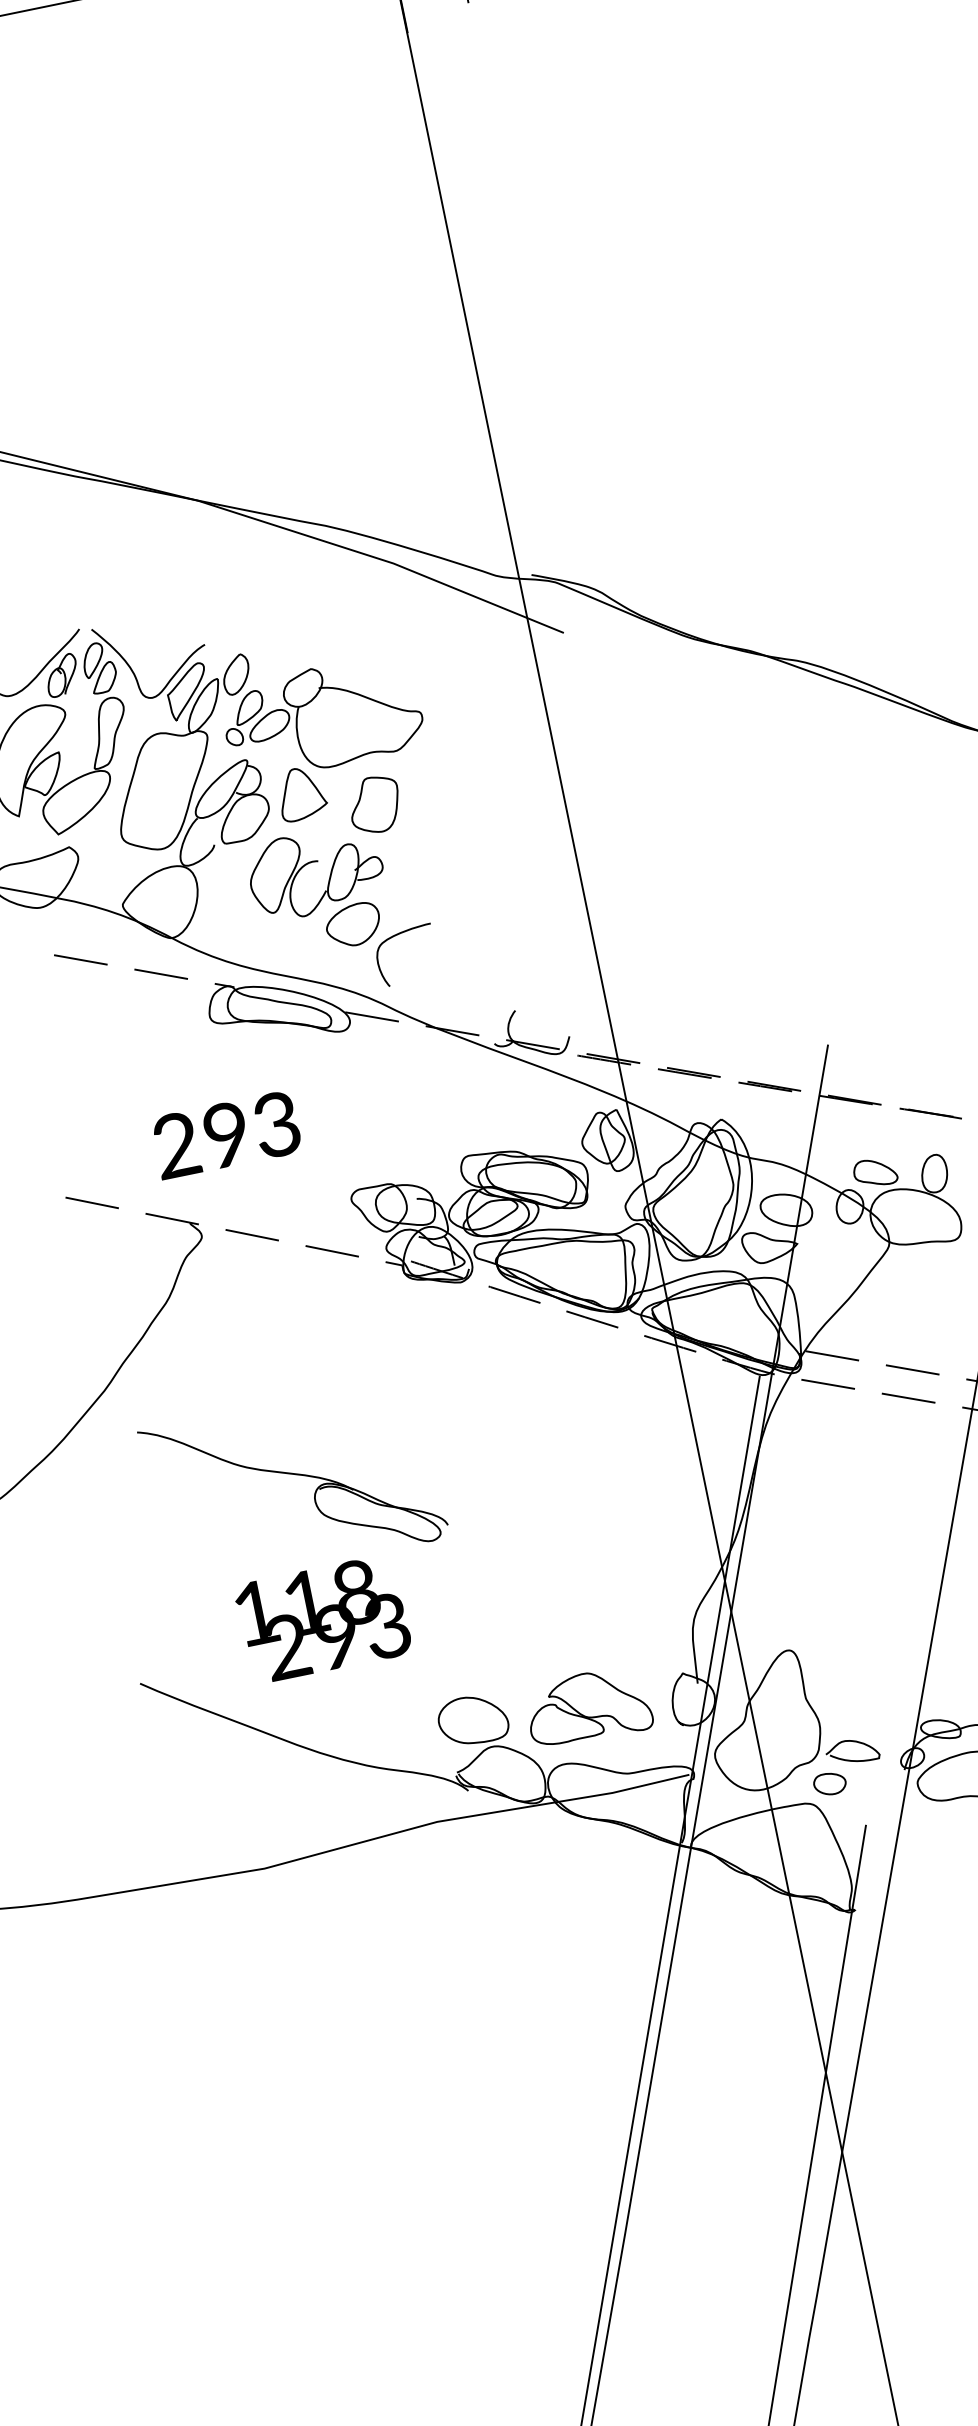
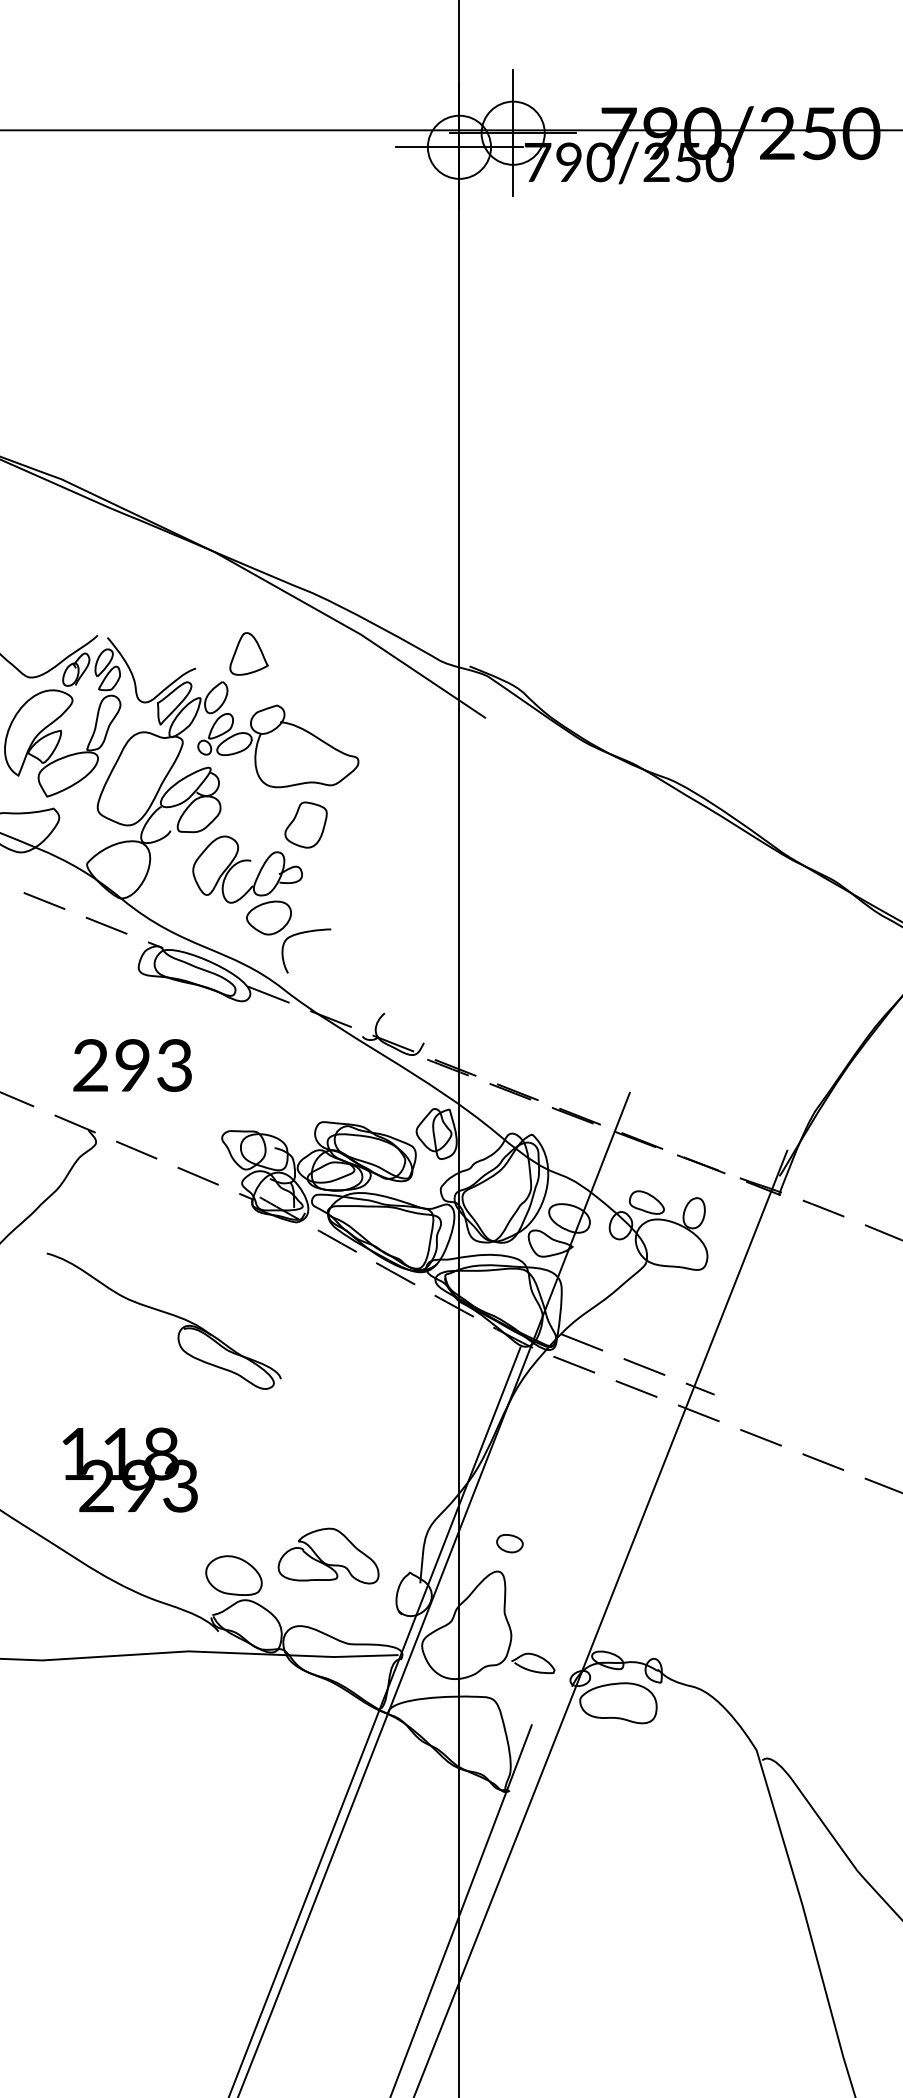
part: (300, 793) -> (248, 653), moved
part: (292, 1475) -> (164, 1313), moved
part: (588, 1706) -> (328, 1555), moved
part: (829, 1783) -> (509, 1543), moved

